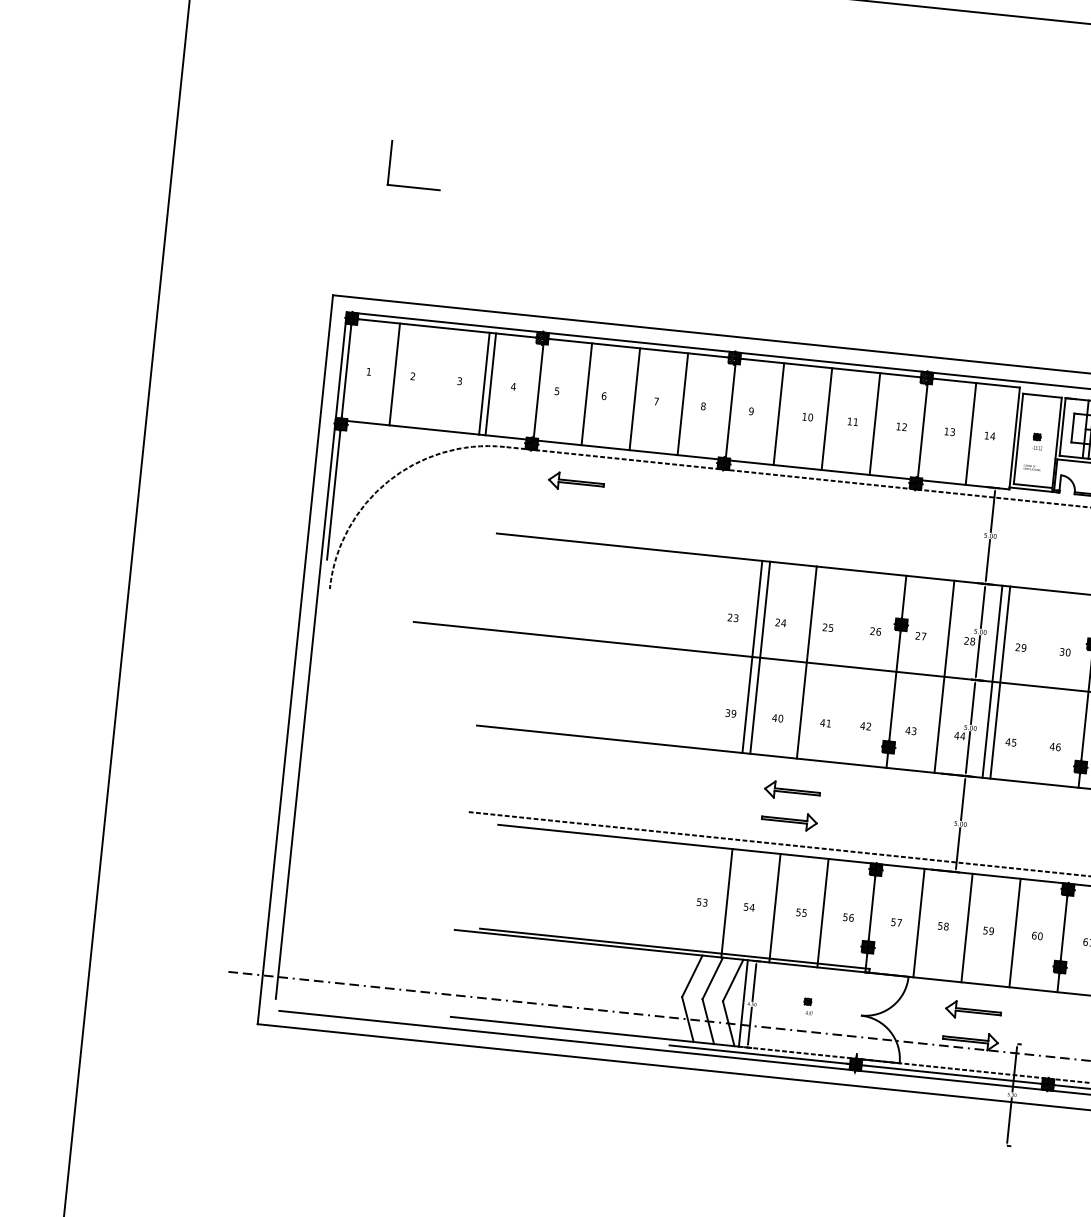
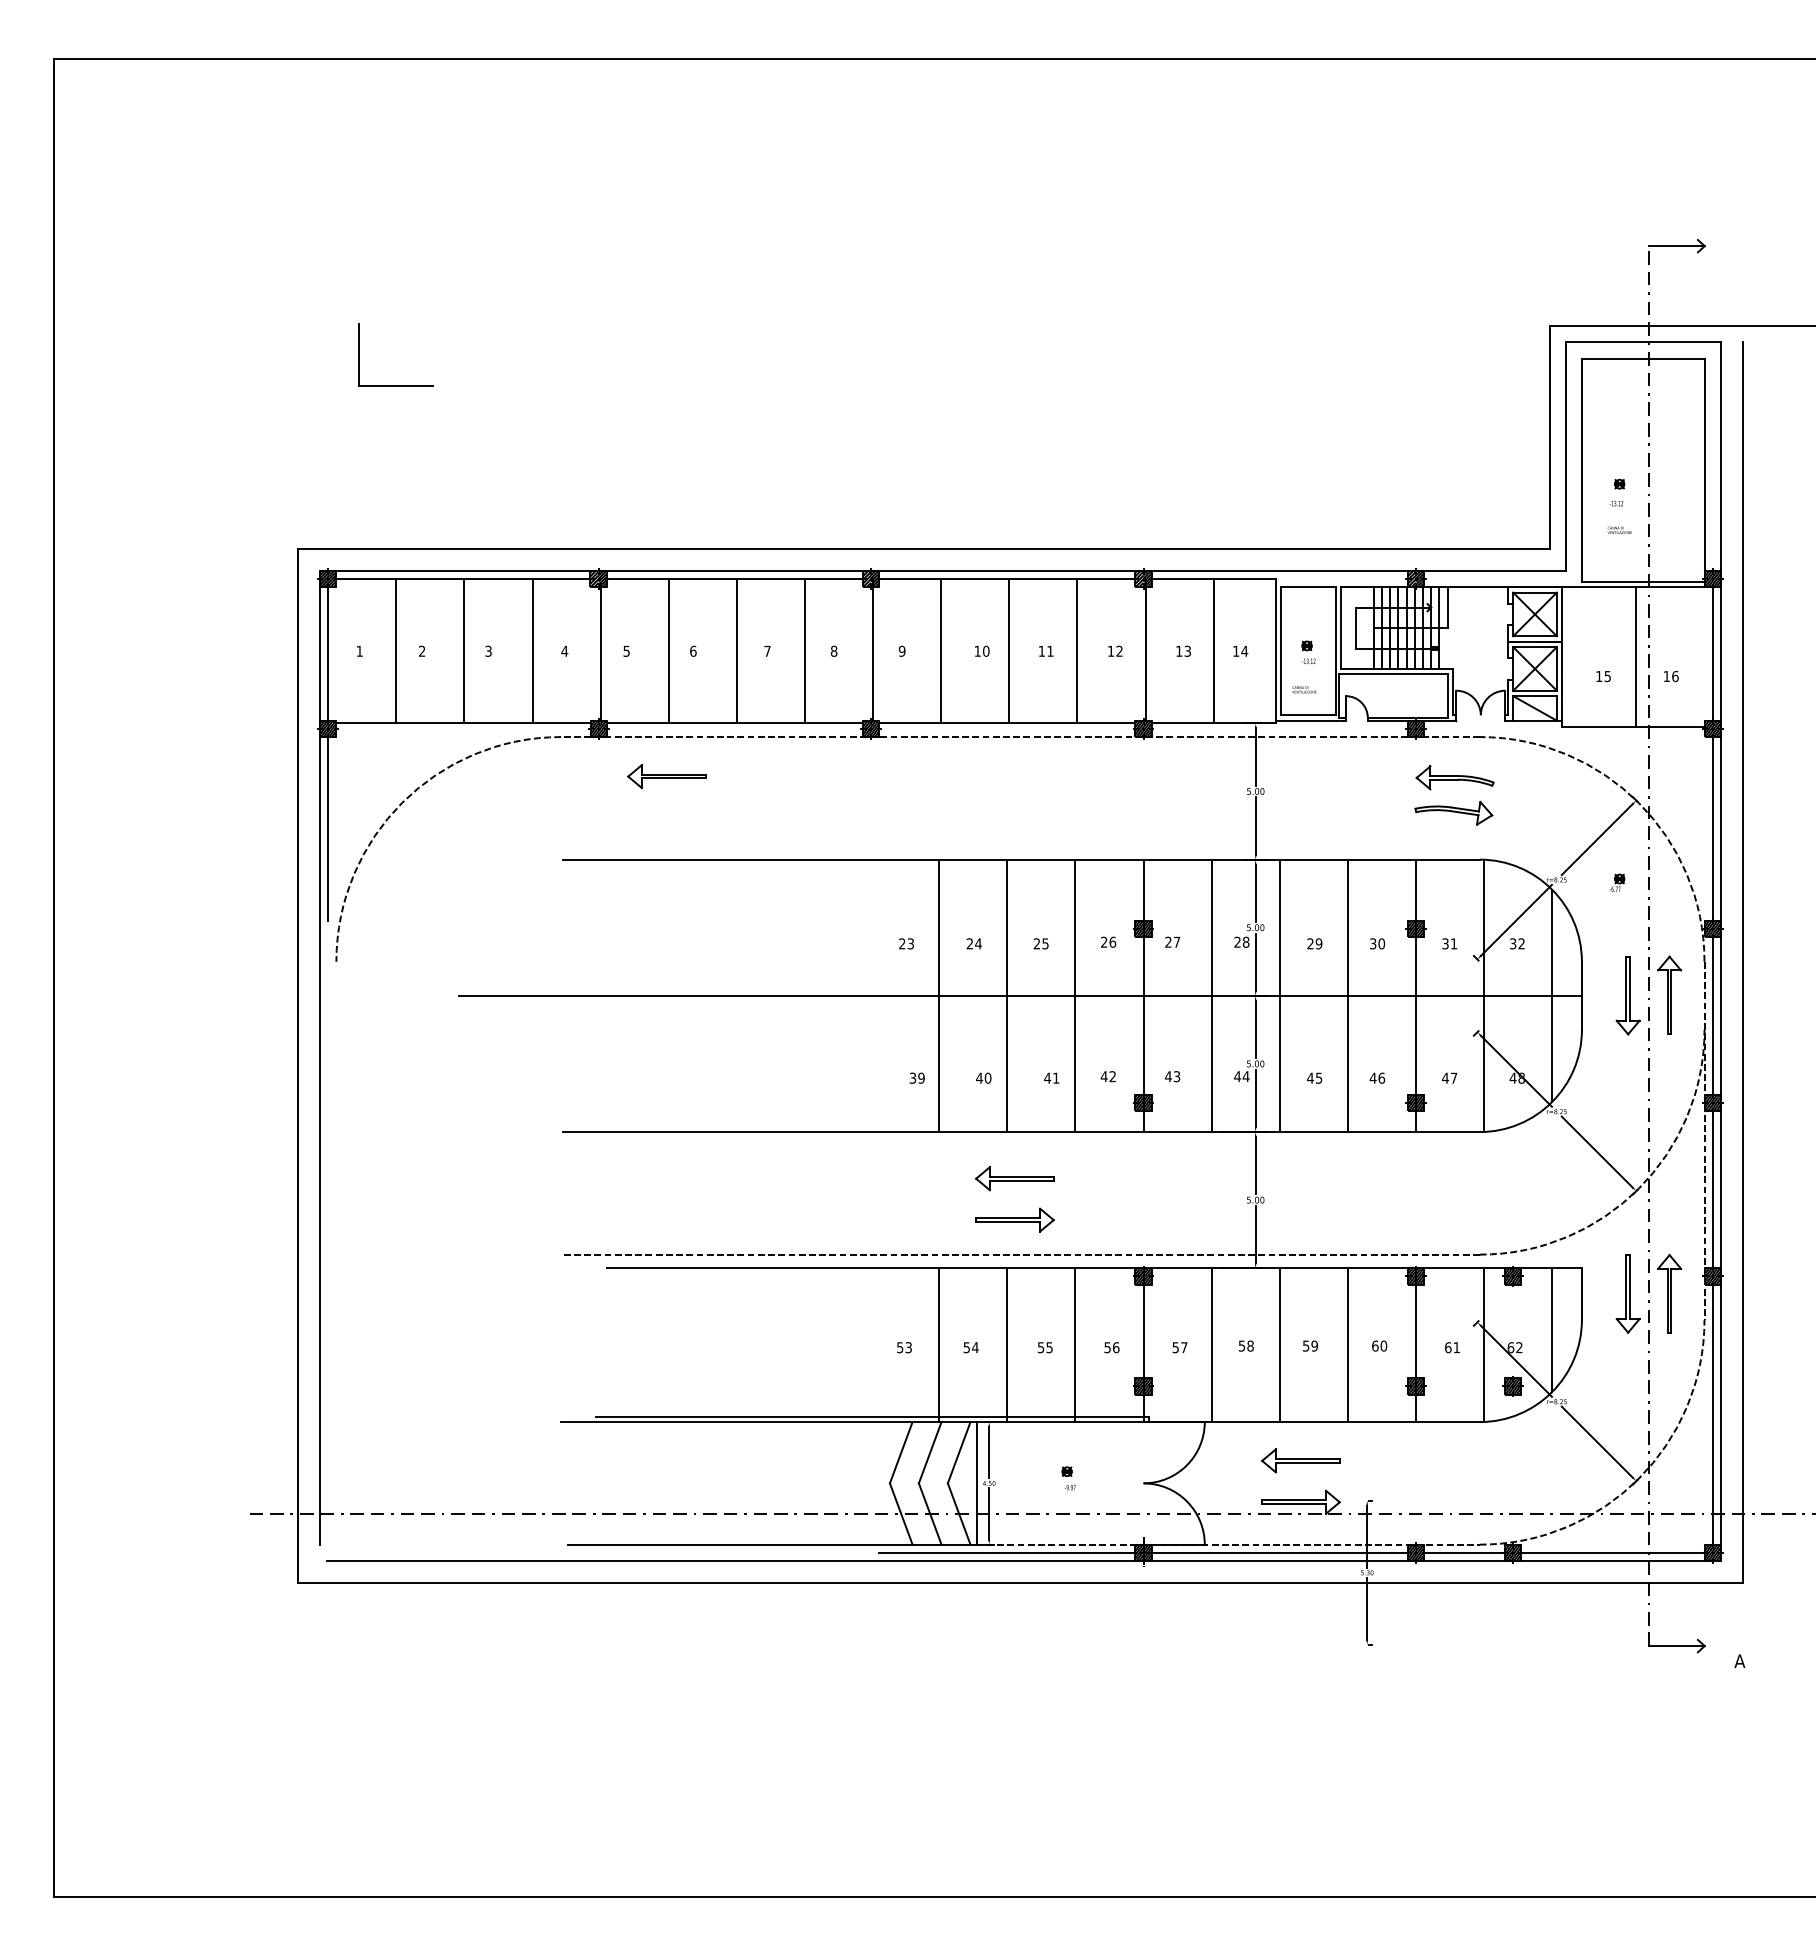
line: (484, 383) -> (464, 651), moved
line: (760, 657) -> (1007, 995), moved
line: (806, 662) -> (1075, 995), moved
line: (1000, 682) -> (1347, 995), moved

